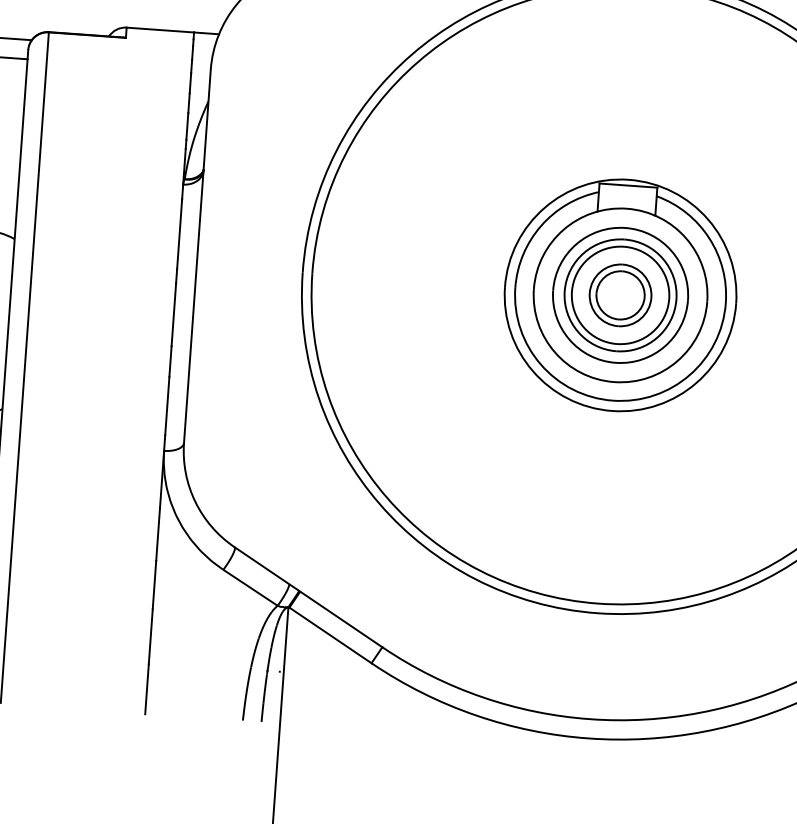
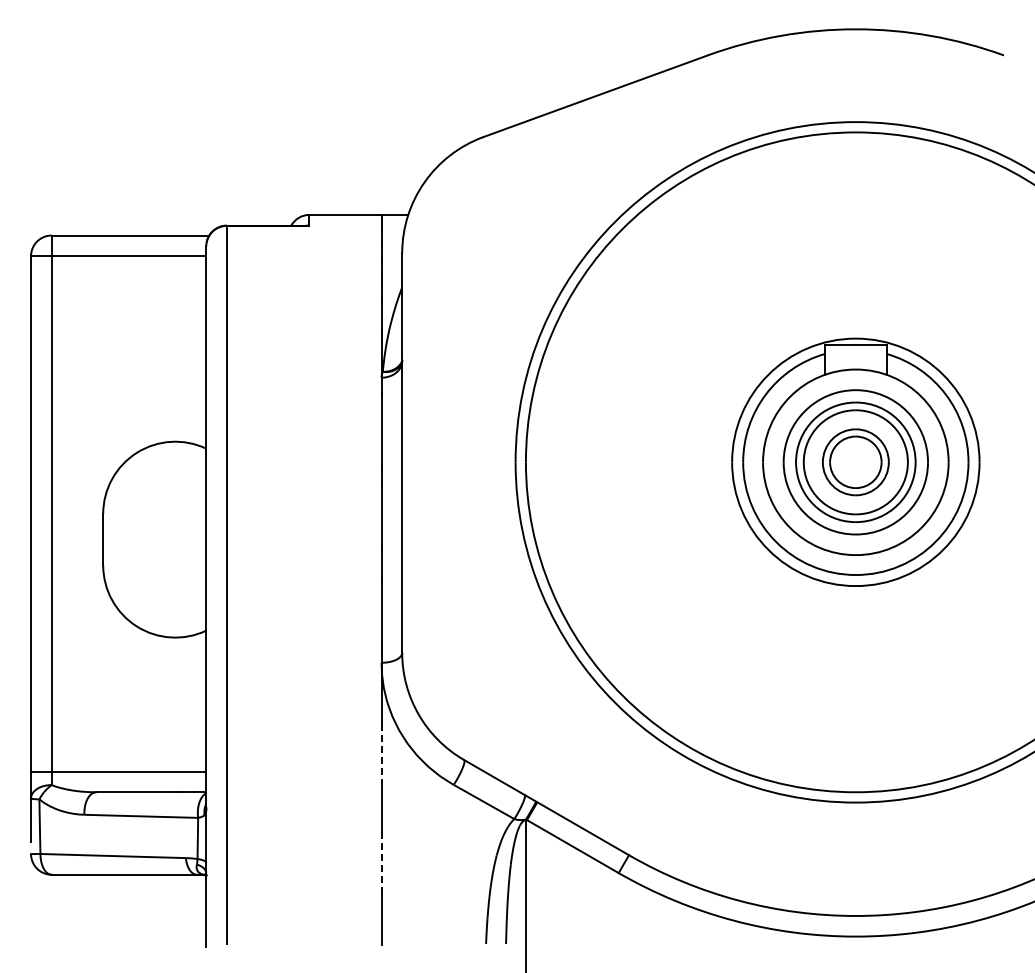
line: (158, 534) -> (381, 752), solid -> dashed
line: (150, 637) -> (381, 862), solid -> dashed

